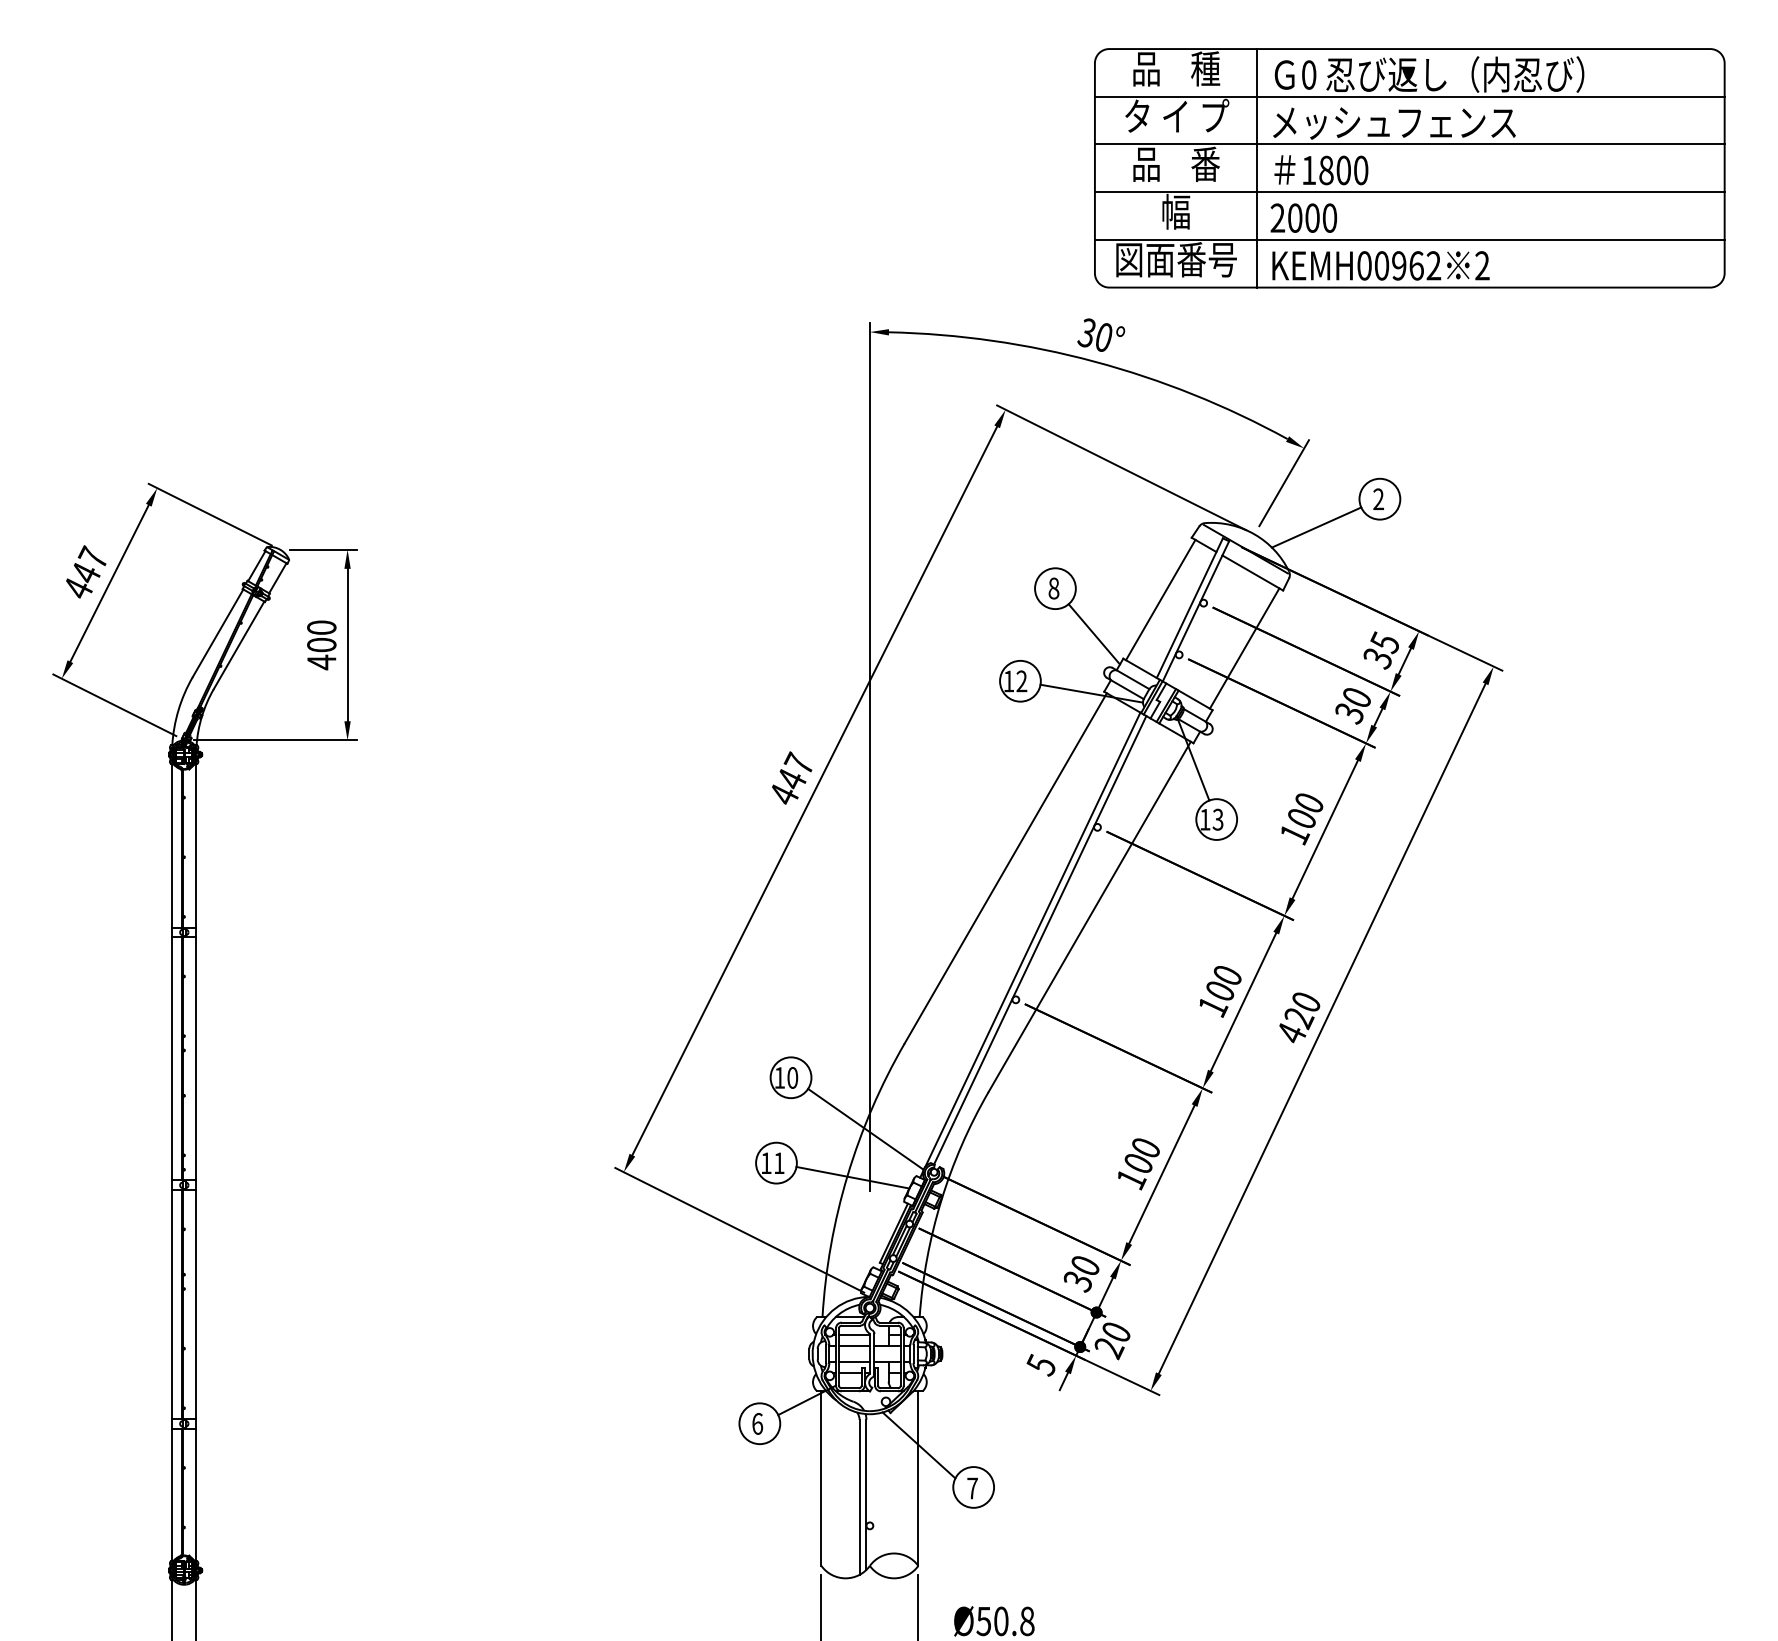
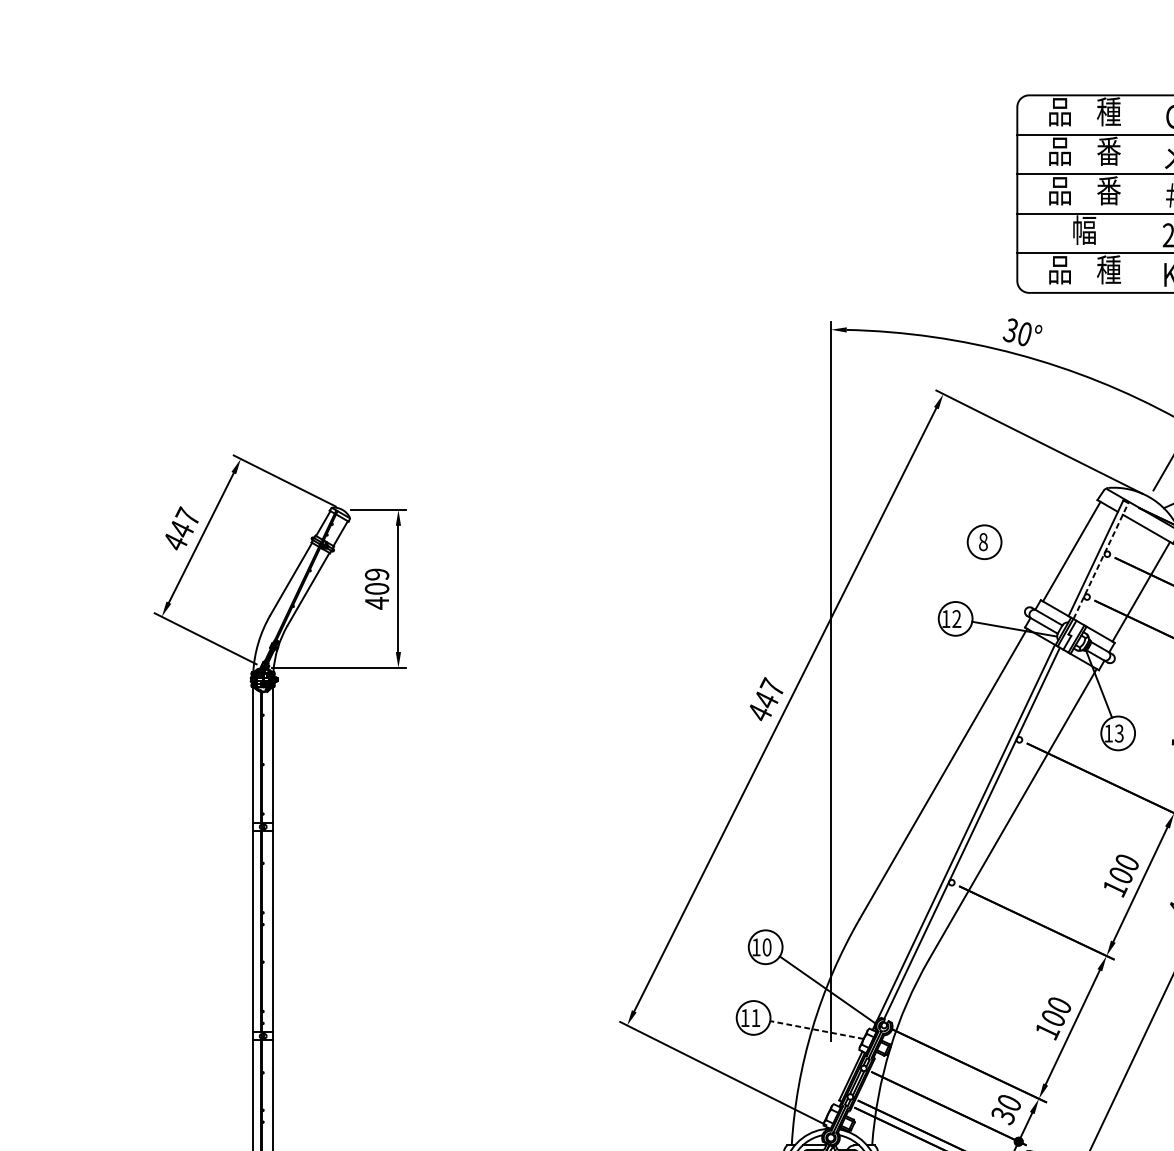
text: (1177, 116) -> (1085, 151), タ イ プ -> 品    番
line: (1257, 168) -> (1151, 194), removed
text: (1176, 259) -> (1084, 269), 図面番号 -> 品    種
line: (1195, 611) -> (1100, 561), solid -> dashed
text: (321, 627) -> (376, 574), 400 -> 409
line: (1094, 634) -> (1016, 580), removed
line: (852, 1177) -> (816, 1029), solid -> dashed

